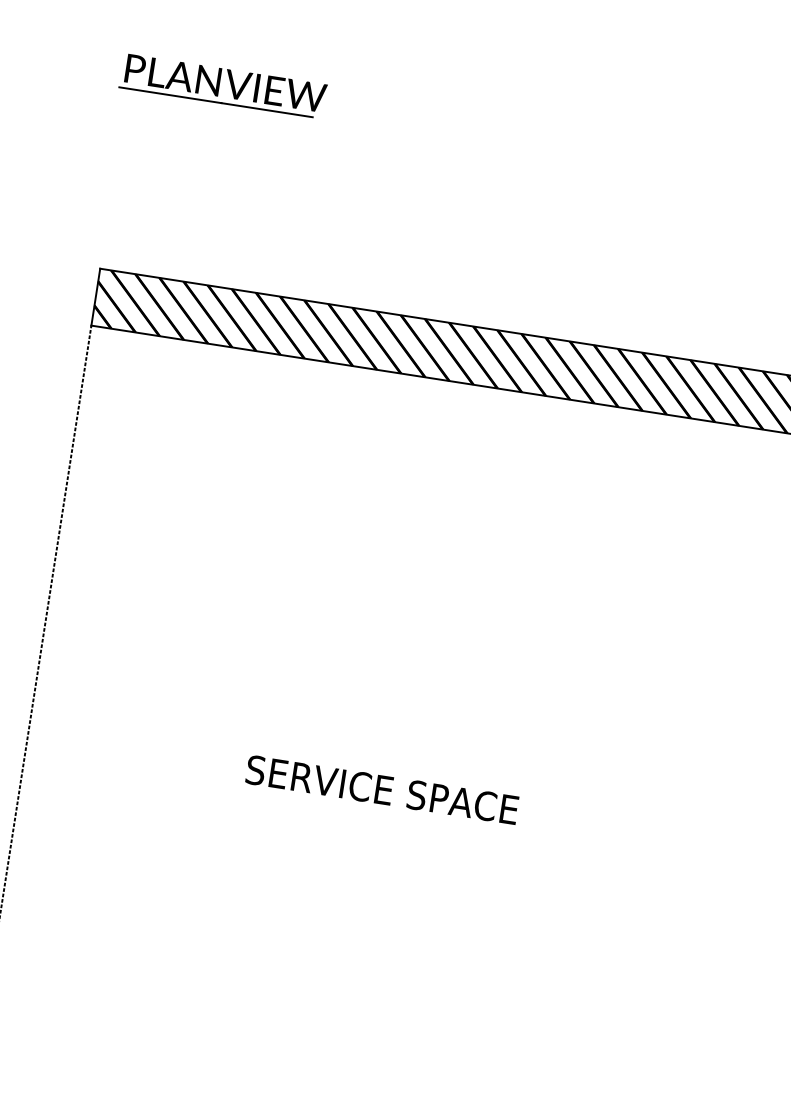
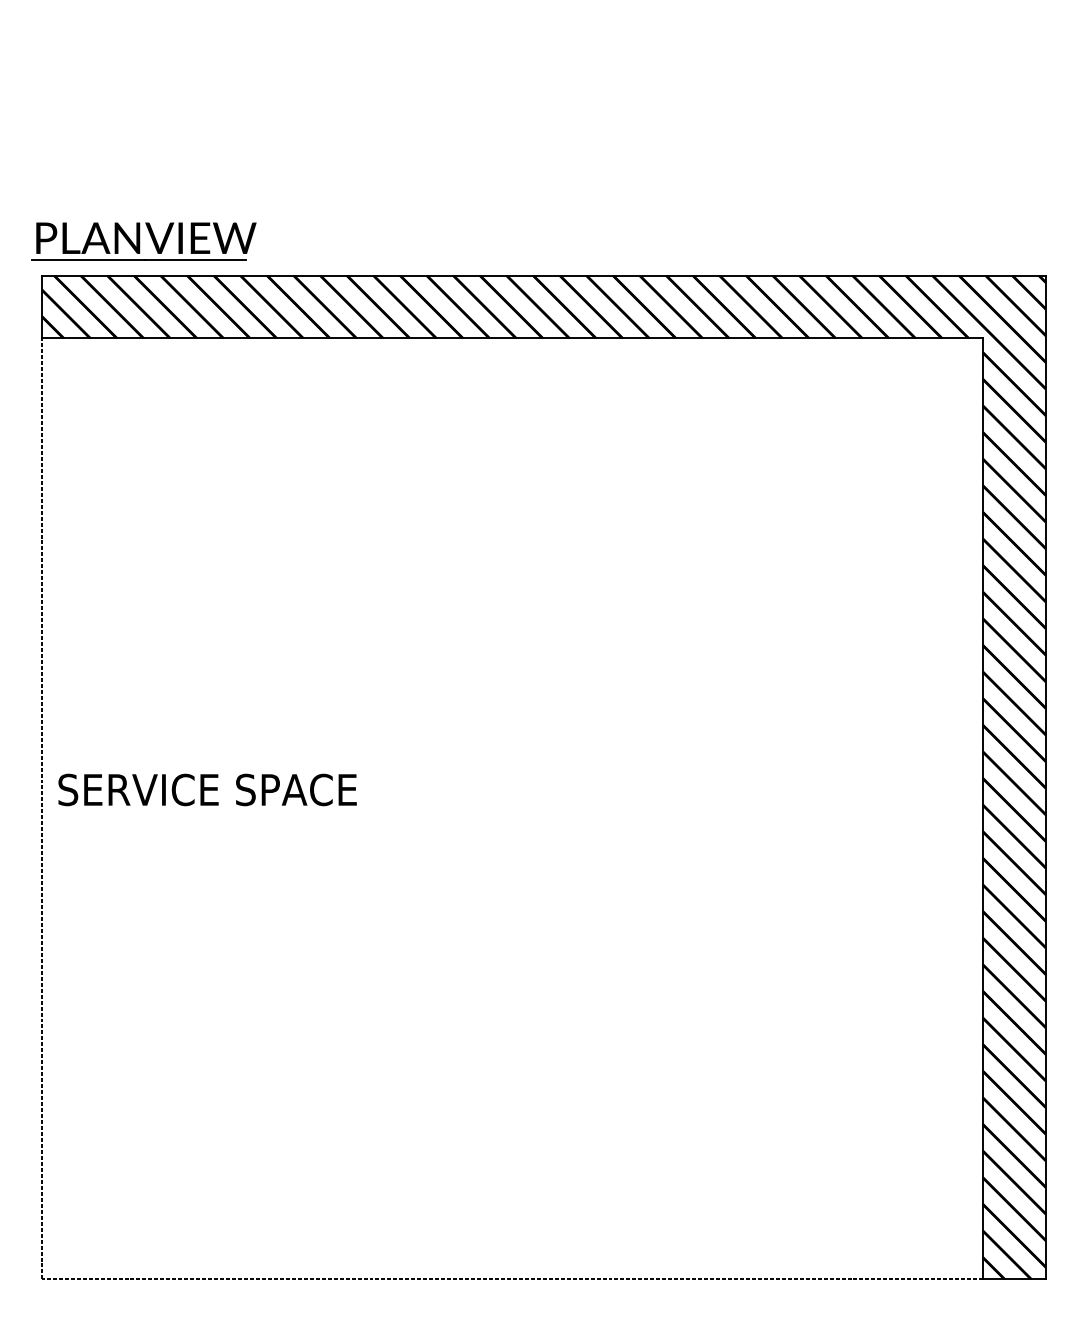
part: (222, 85) -> (143, 241), moved
text: (382, 789) -> (207, 789), moved

